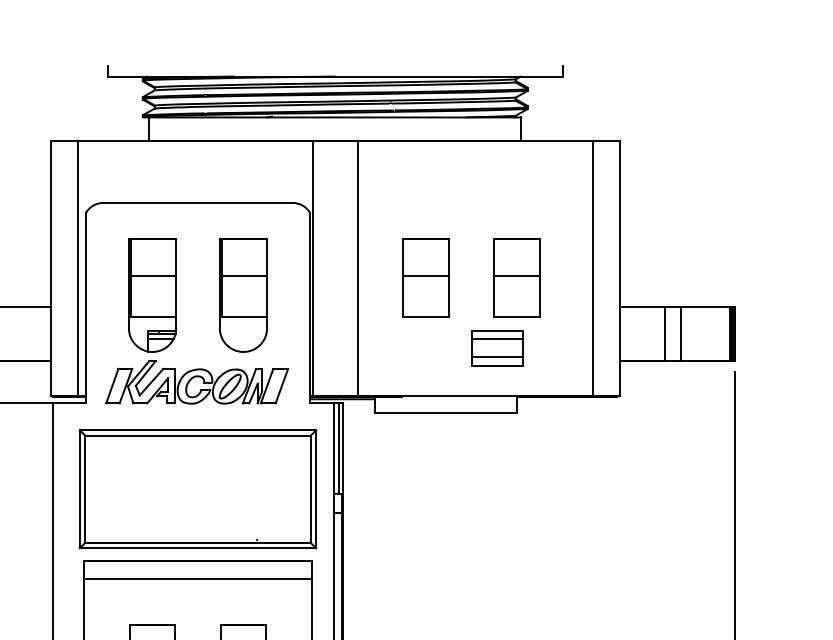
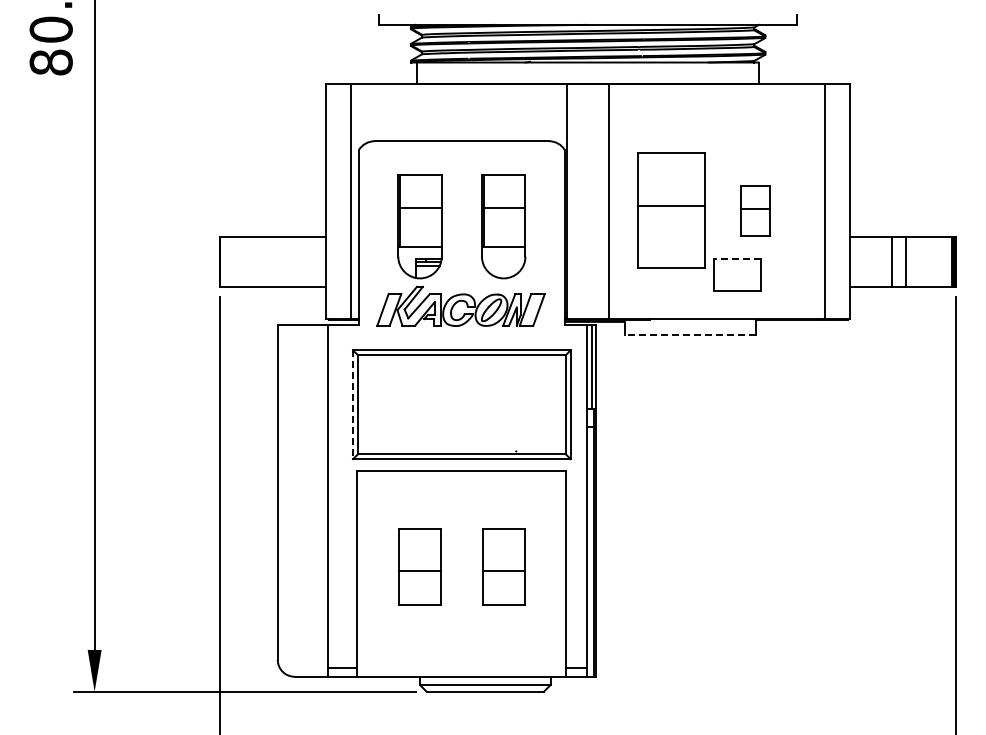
part: (425, 278) -> (671, 210), size x1.6
part: (517, 278) -> (755, 210), size x0.7
line: (496, 331) -> (736, 259), solid -> dashed
line: (496, 339) -> (736, 266), removed
line: (496, 356) -> (736, 282), removed
line: (445, 412) -> (689, 334), solid -> dashed
line: (80, 490) -> (353, 405), solid -> dashed
line: (197, 579) -> (461, 487), removed

